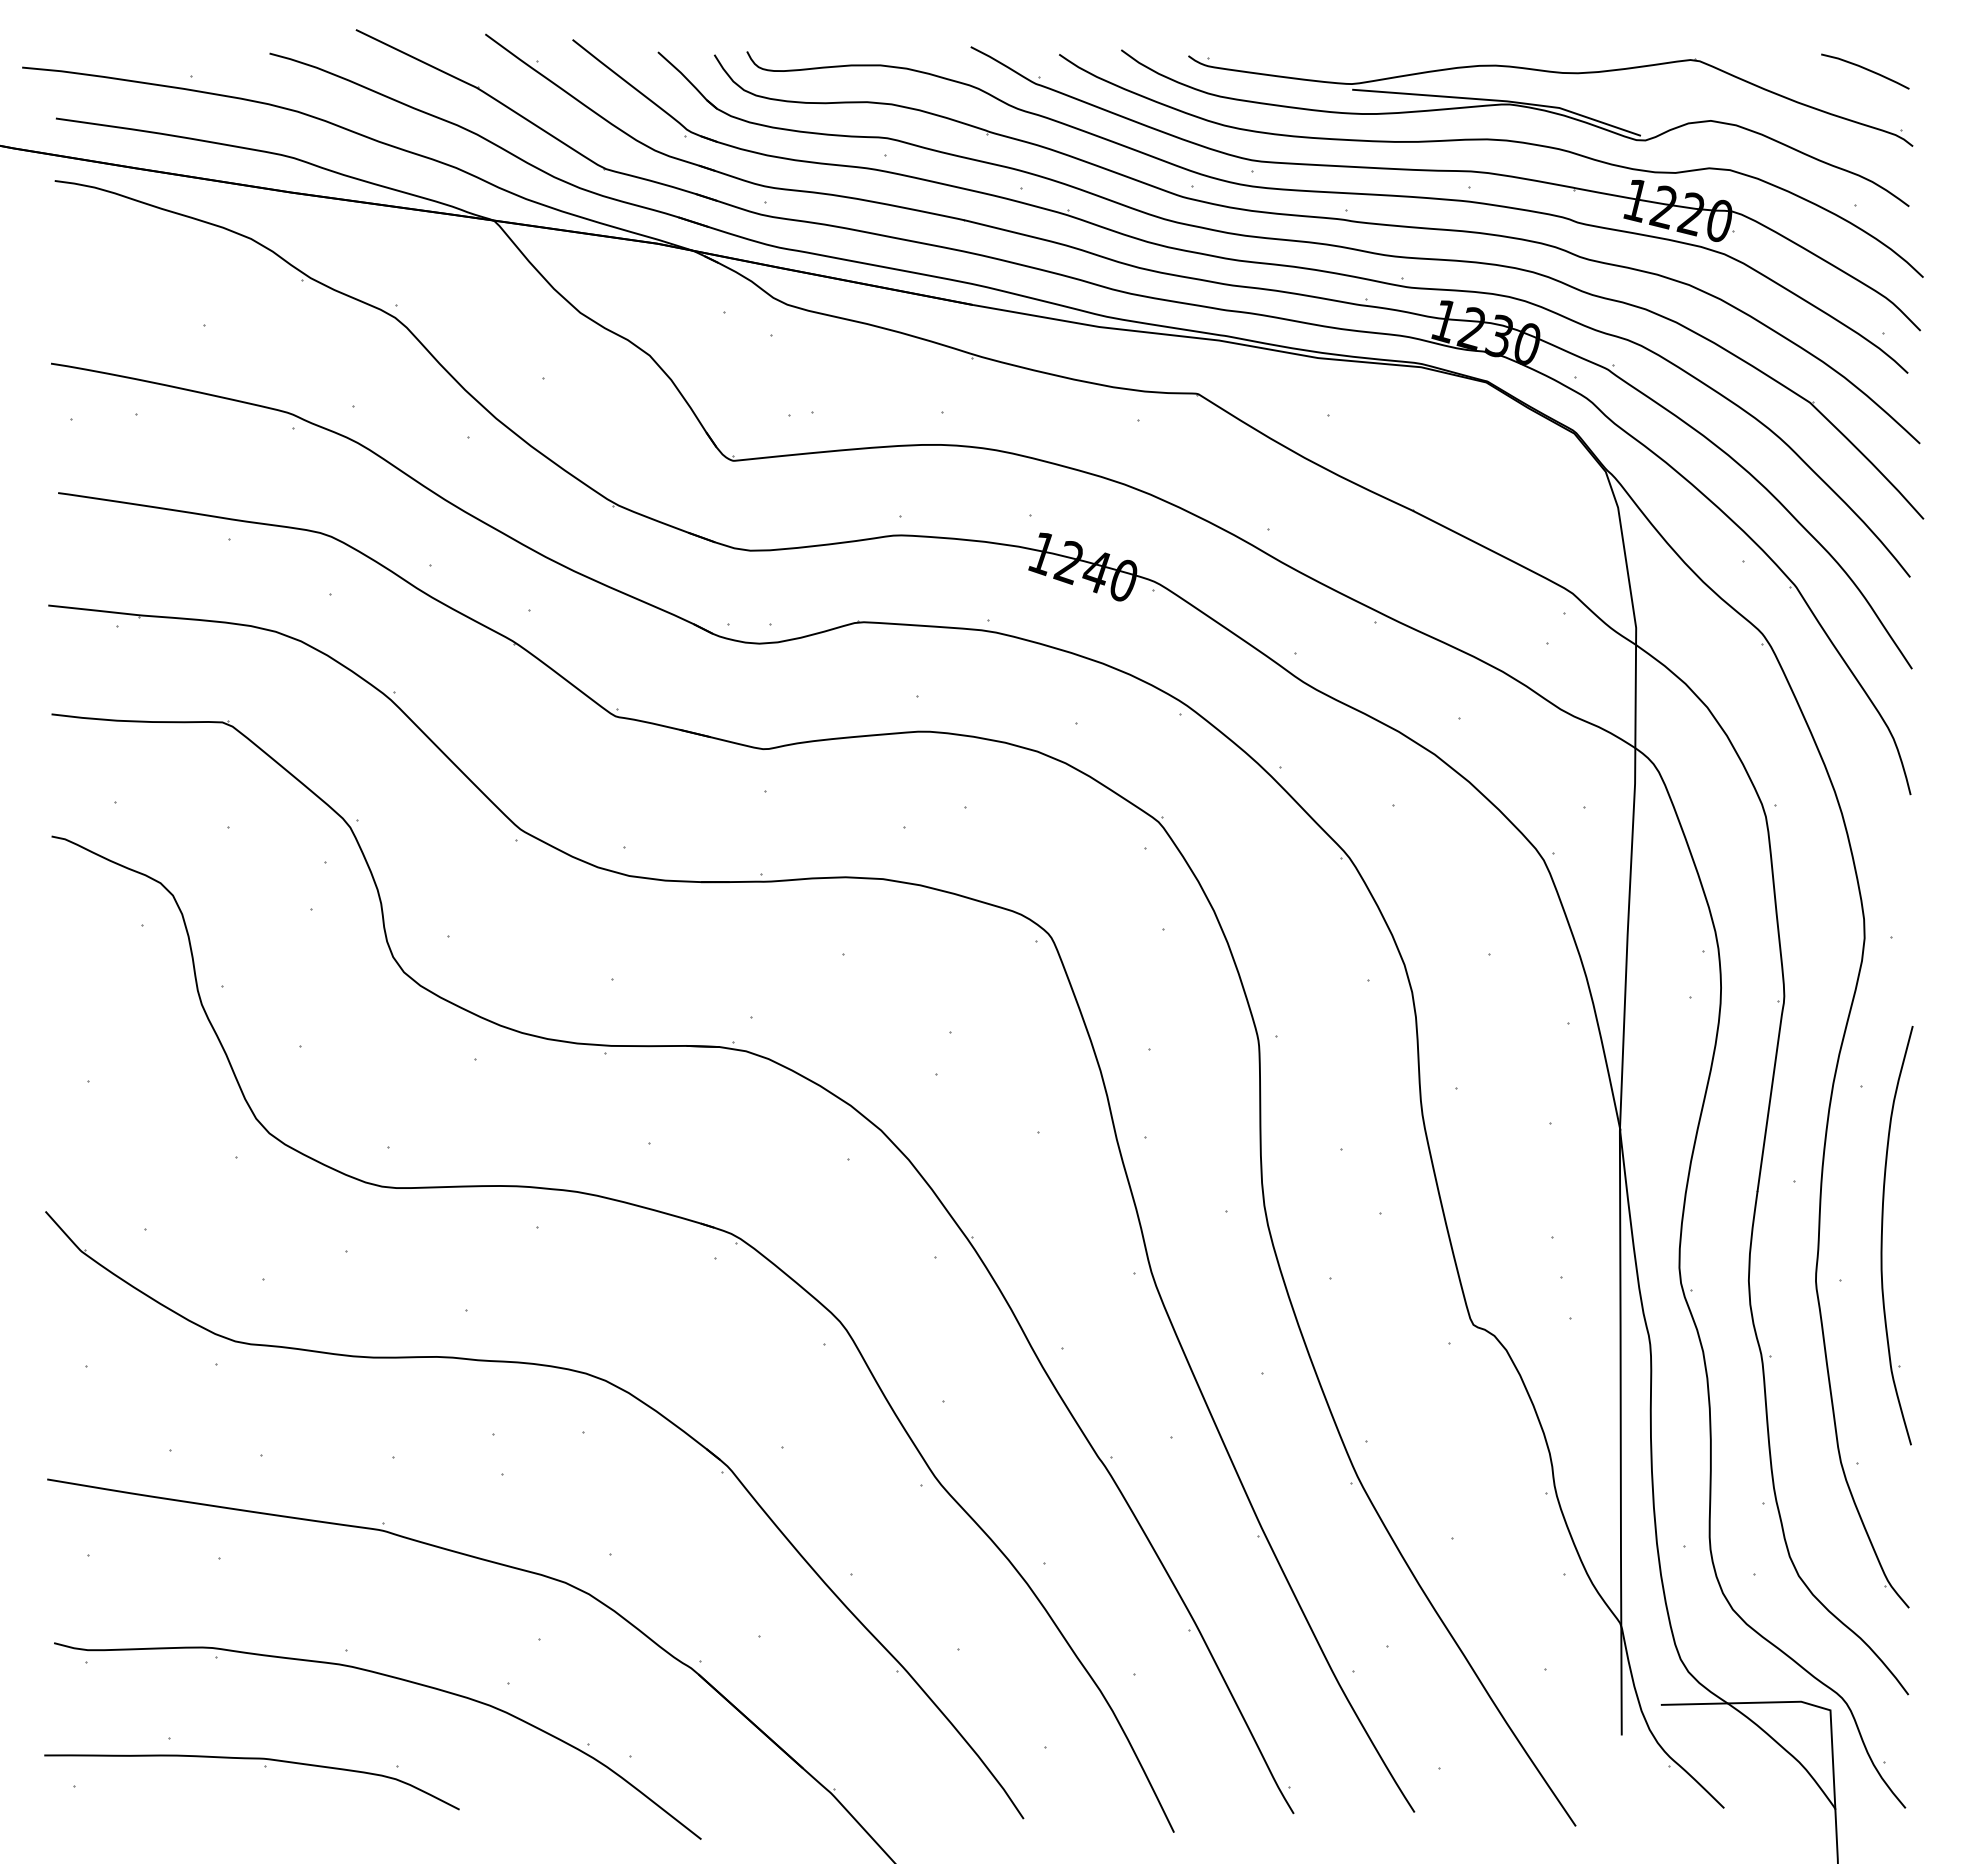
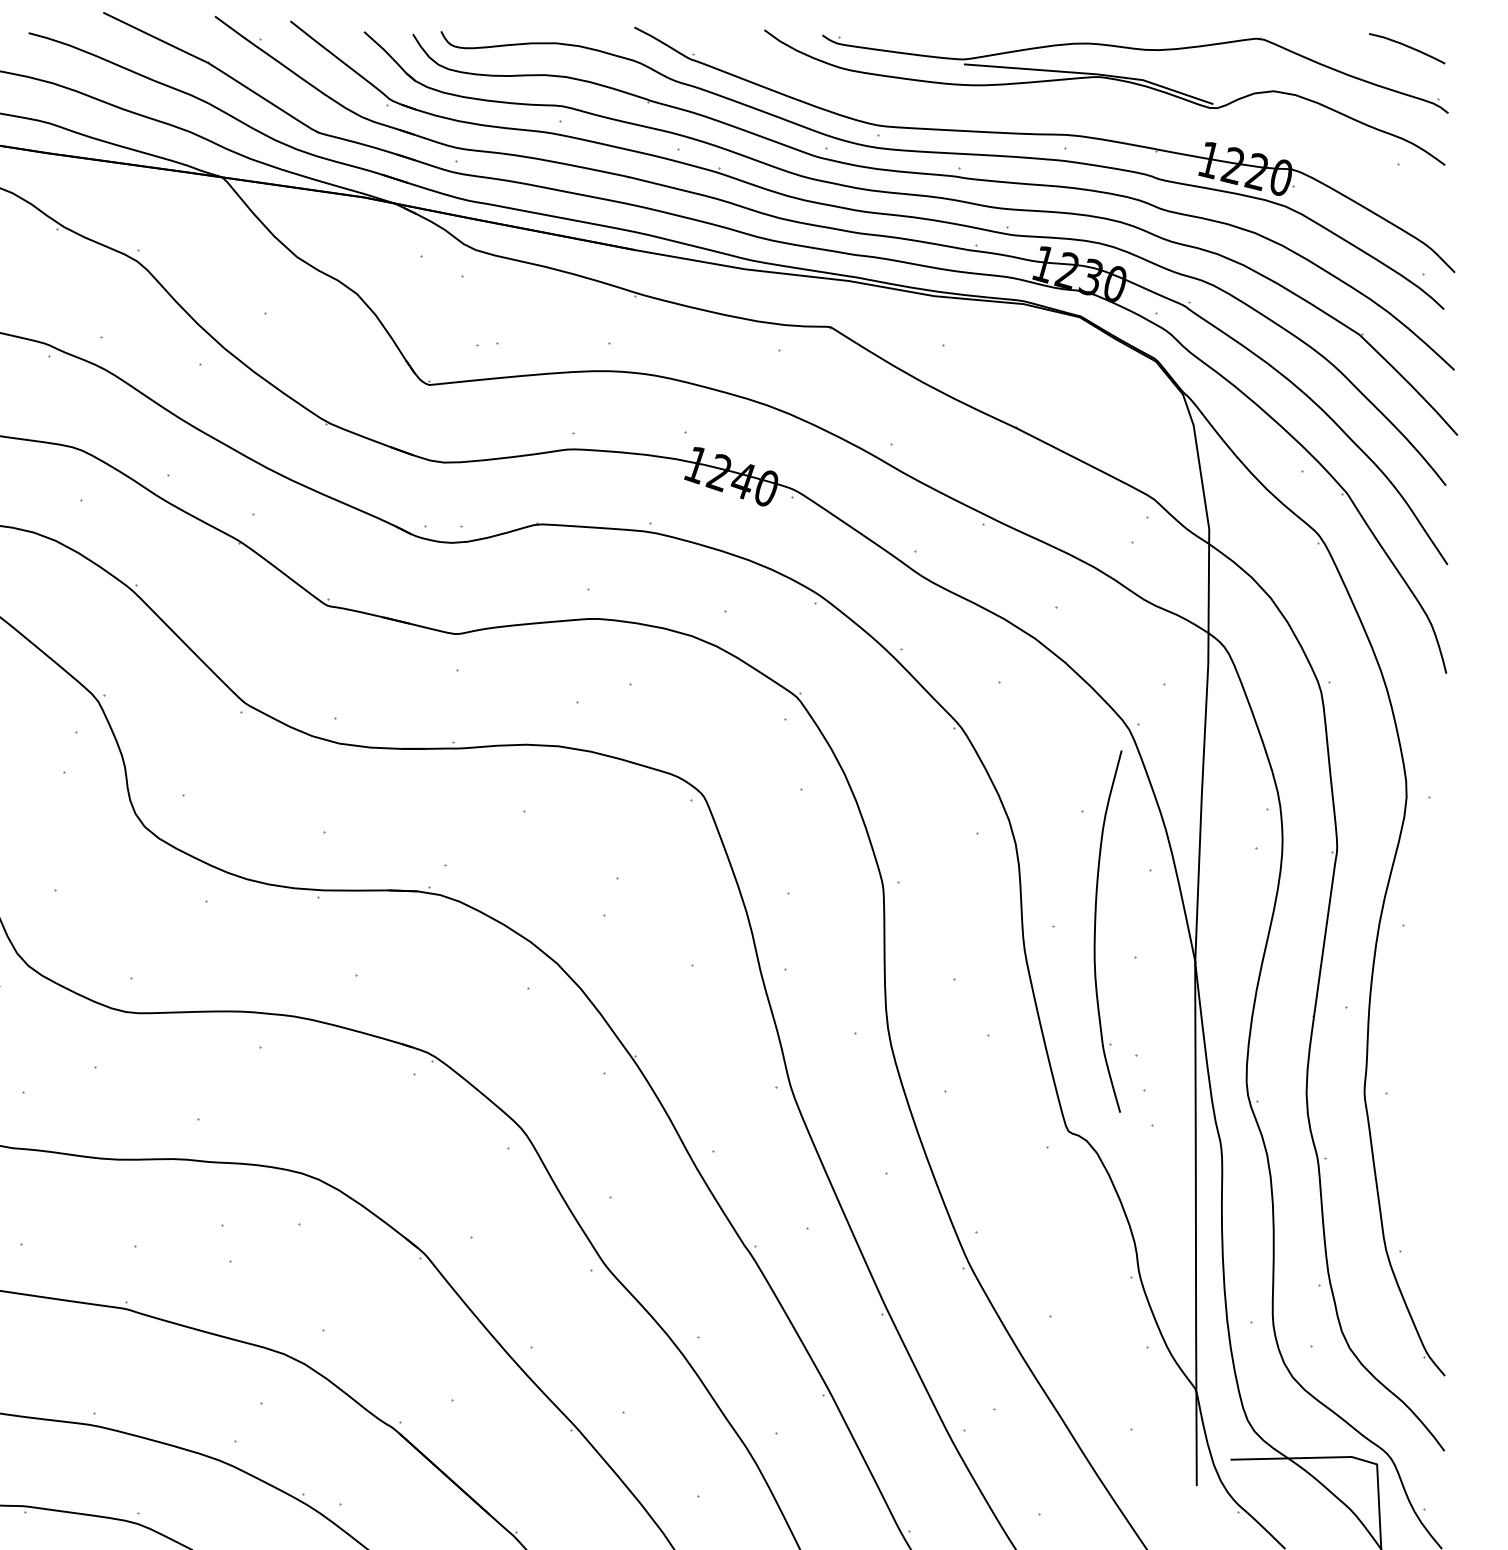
curve: (1491, 140) -> (1084, 108), removed
part: (1882, 1235) -> (1095, 931), moved

